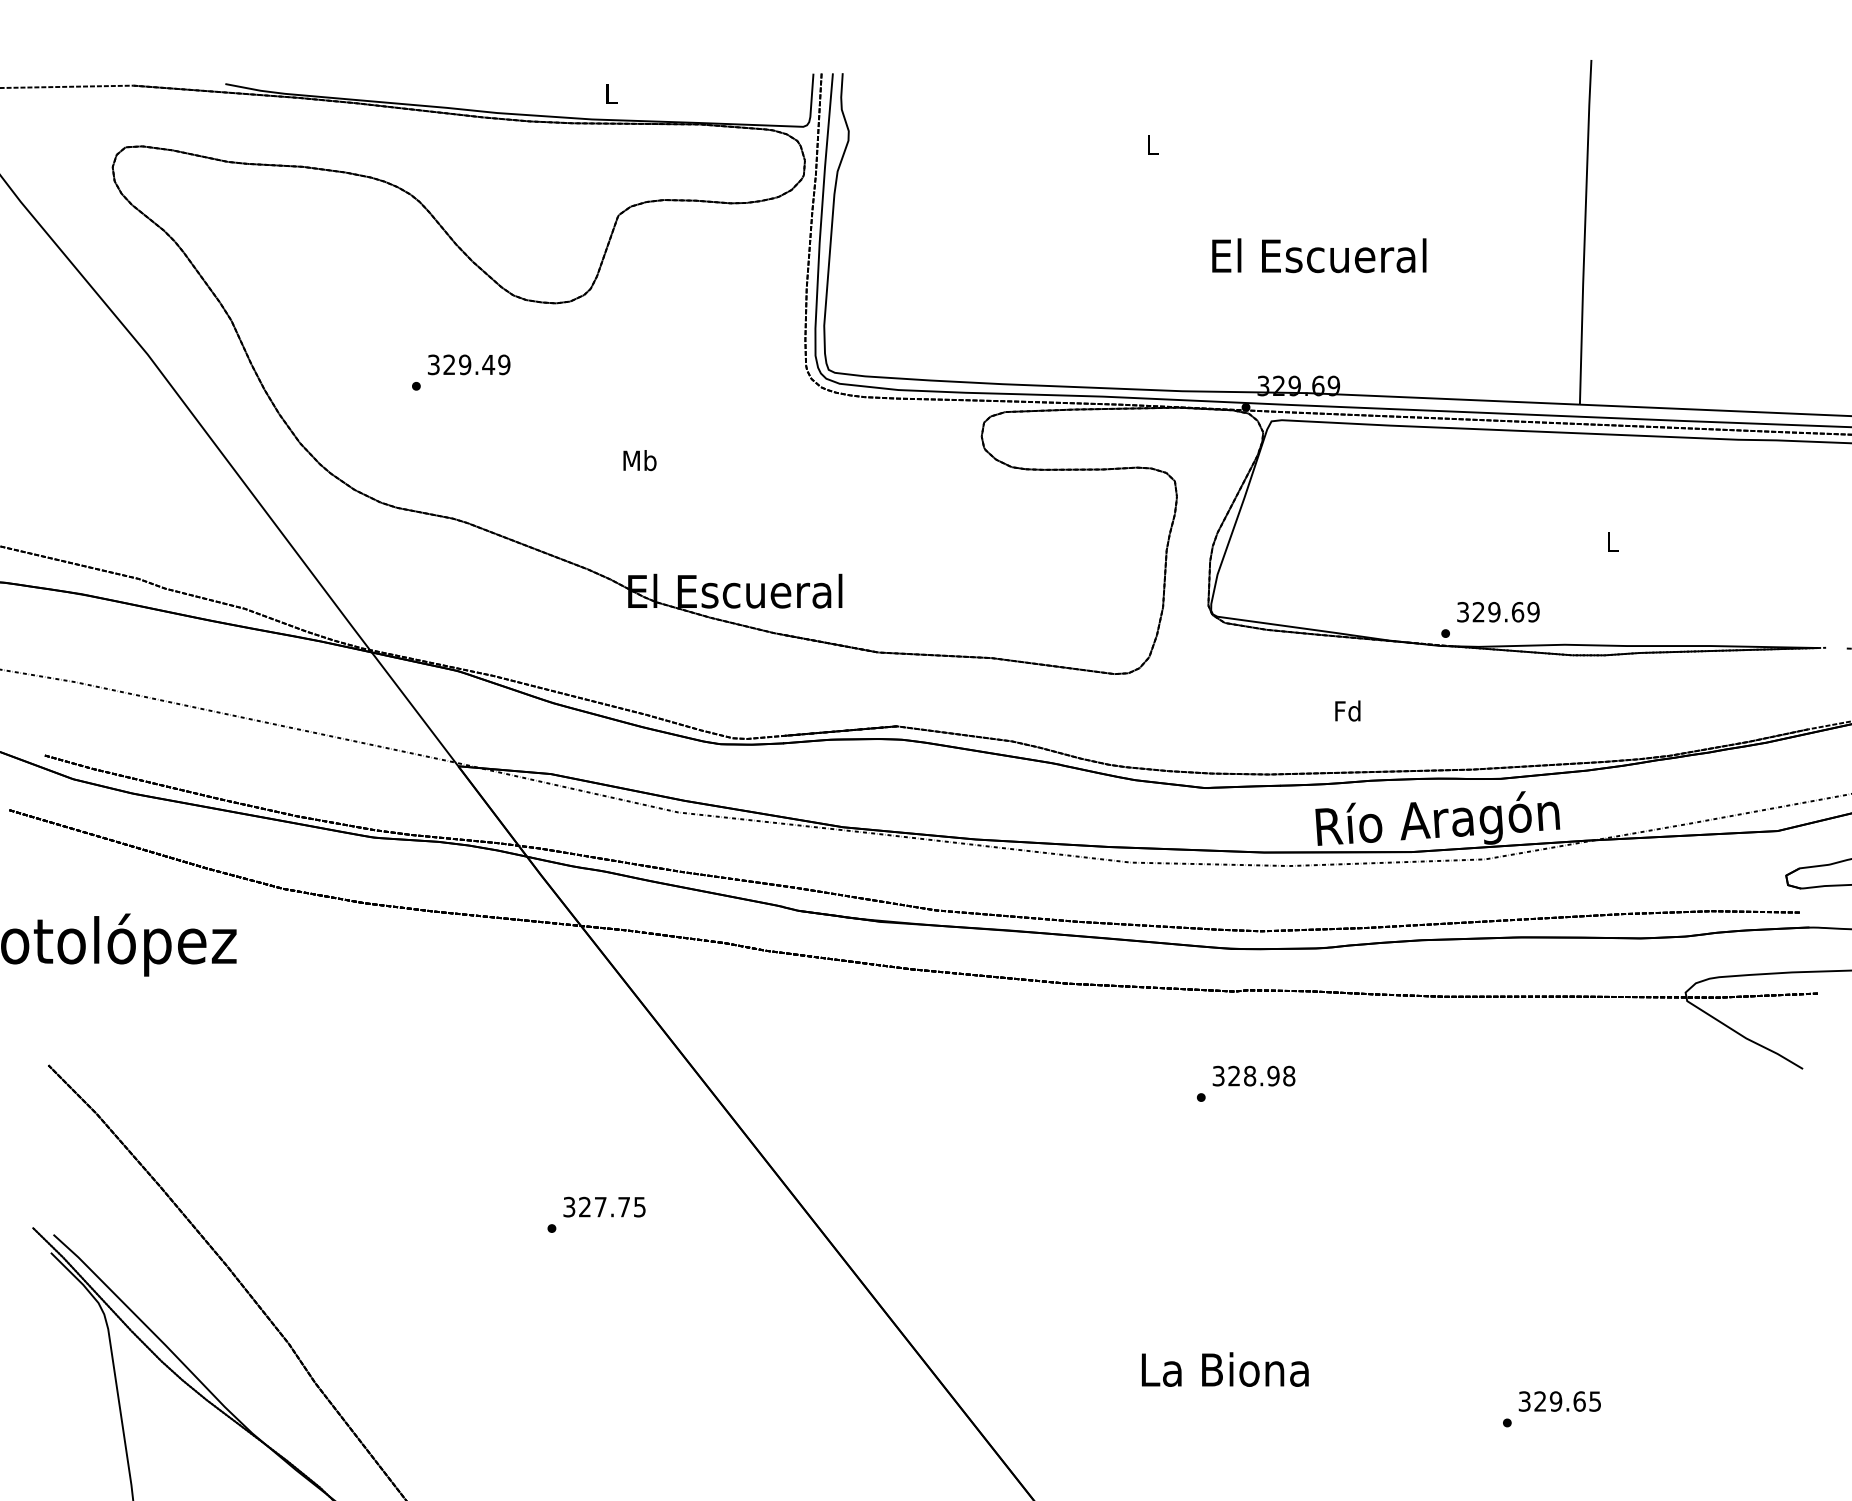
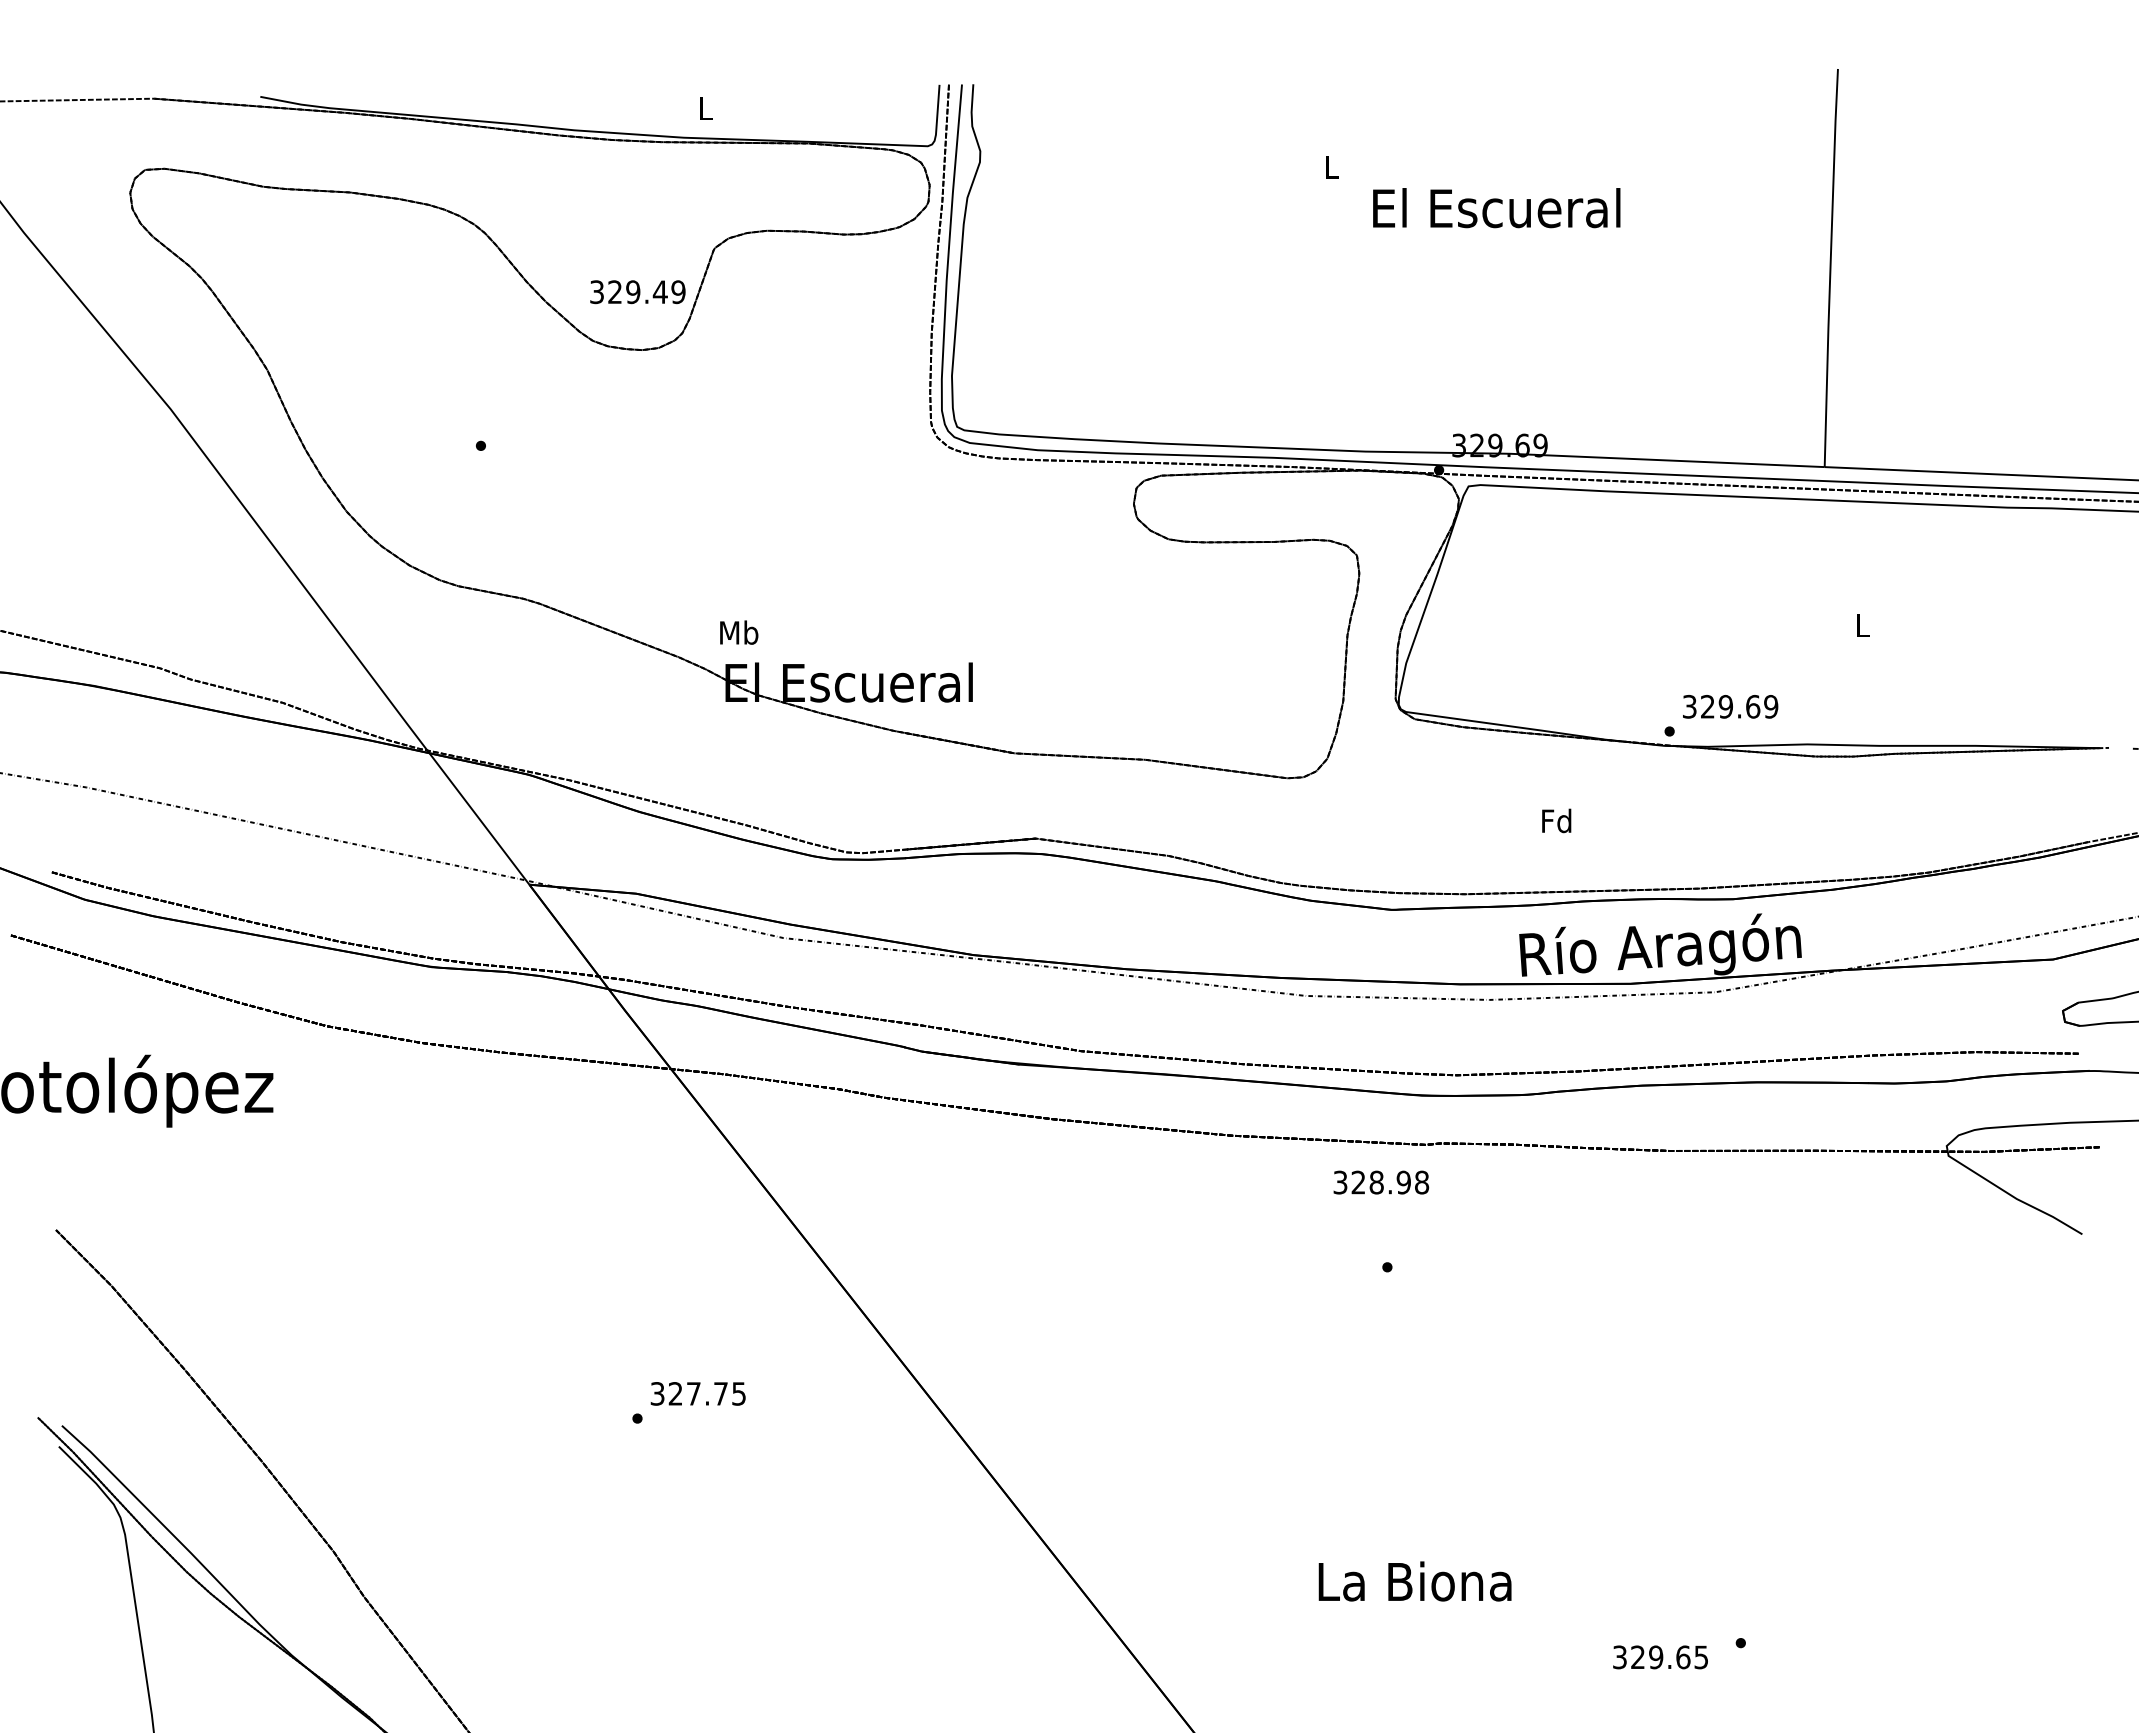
text: (1319, 256) -> (1496, 208), moved
text: (468, 365) -> (637, 292), moved
text: (640, 460) -> (739, 632), moved
text: (1254, 1076) -> (1381, 1182), moved
text: (1559, 1401) -> (1660, 1657), moved

